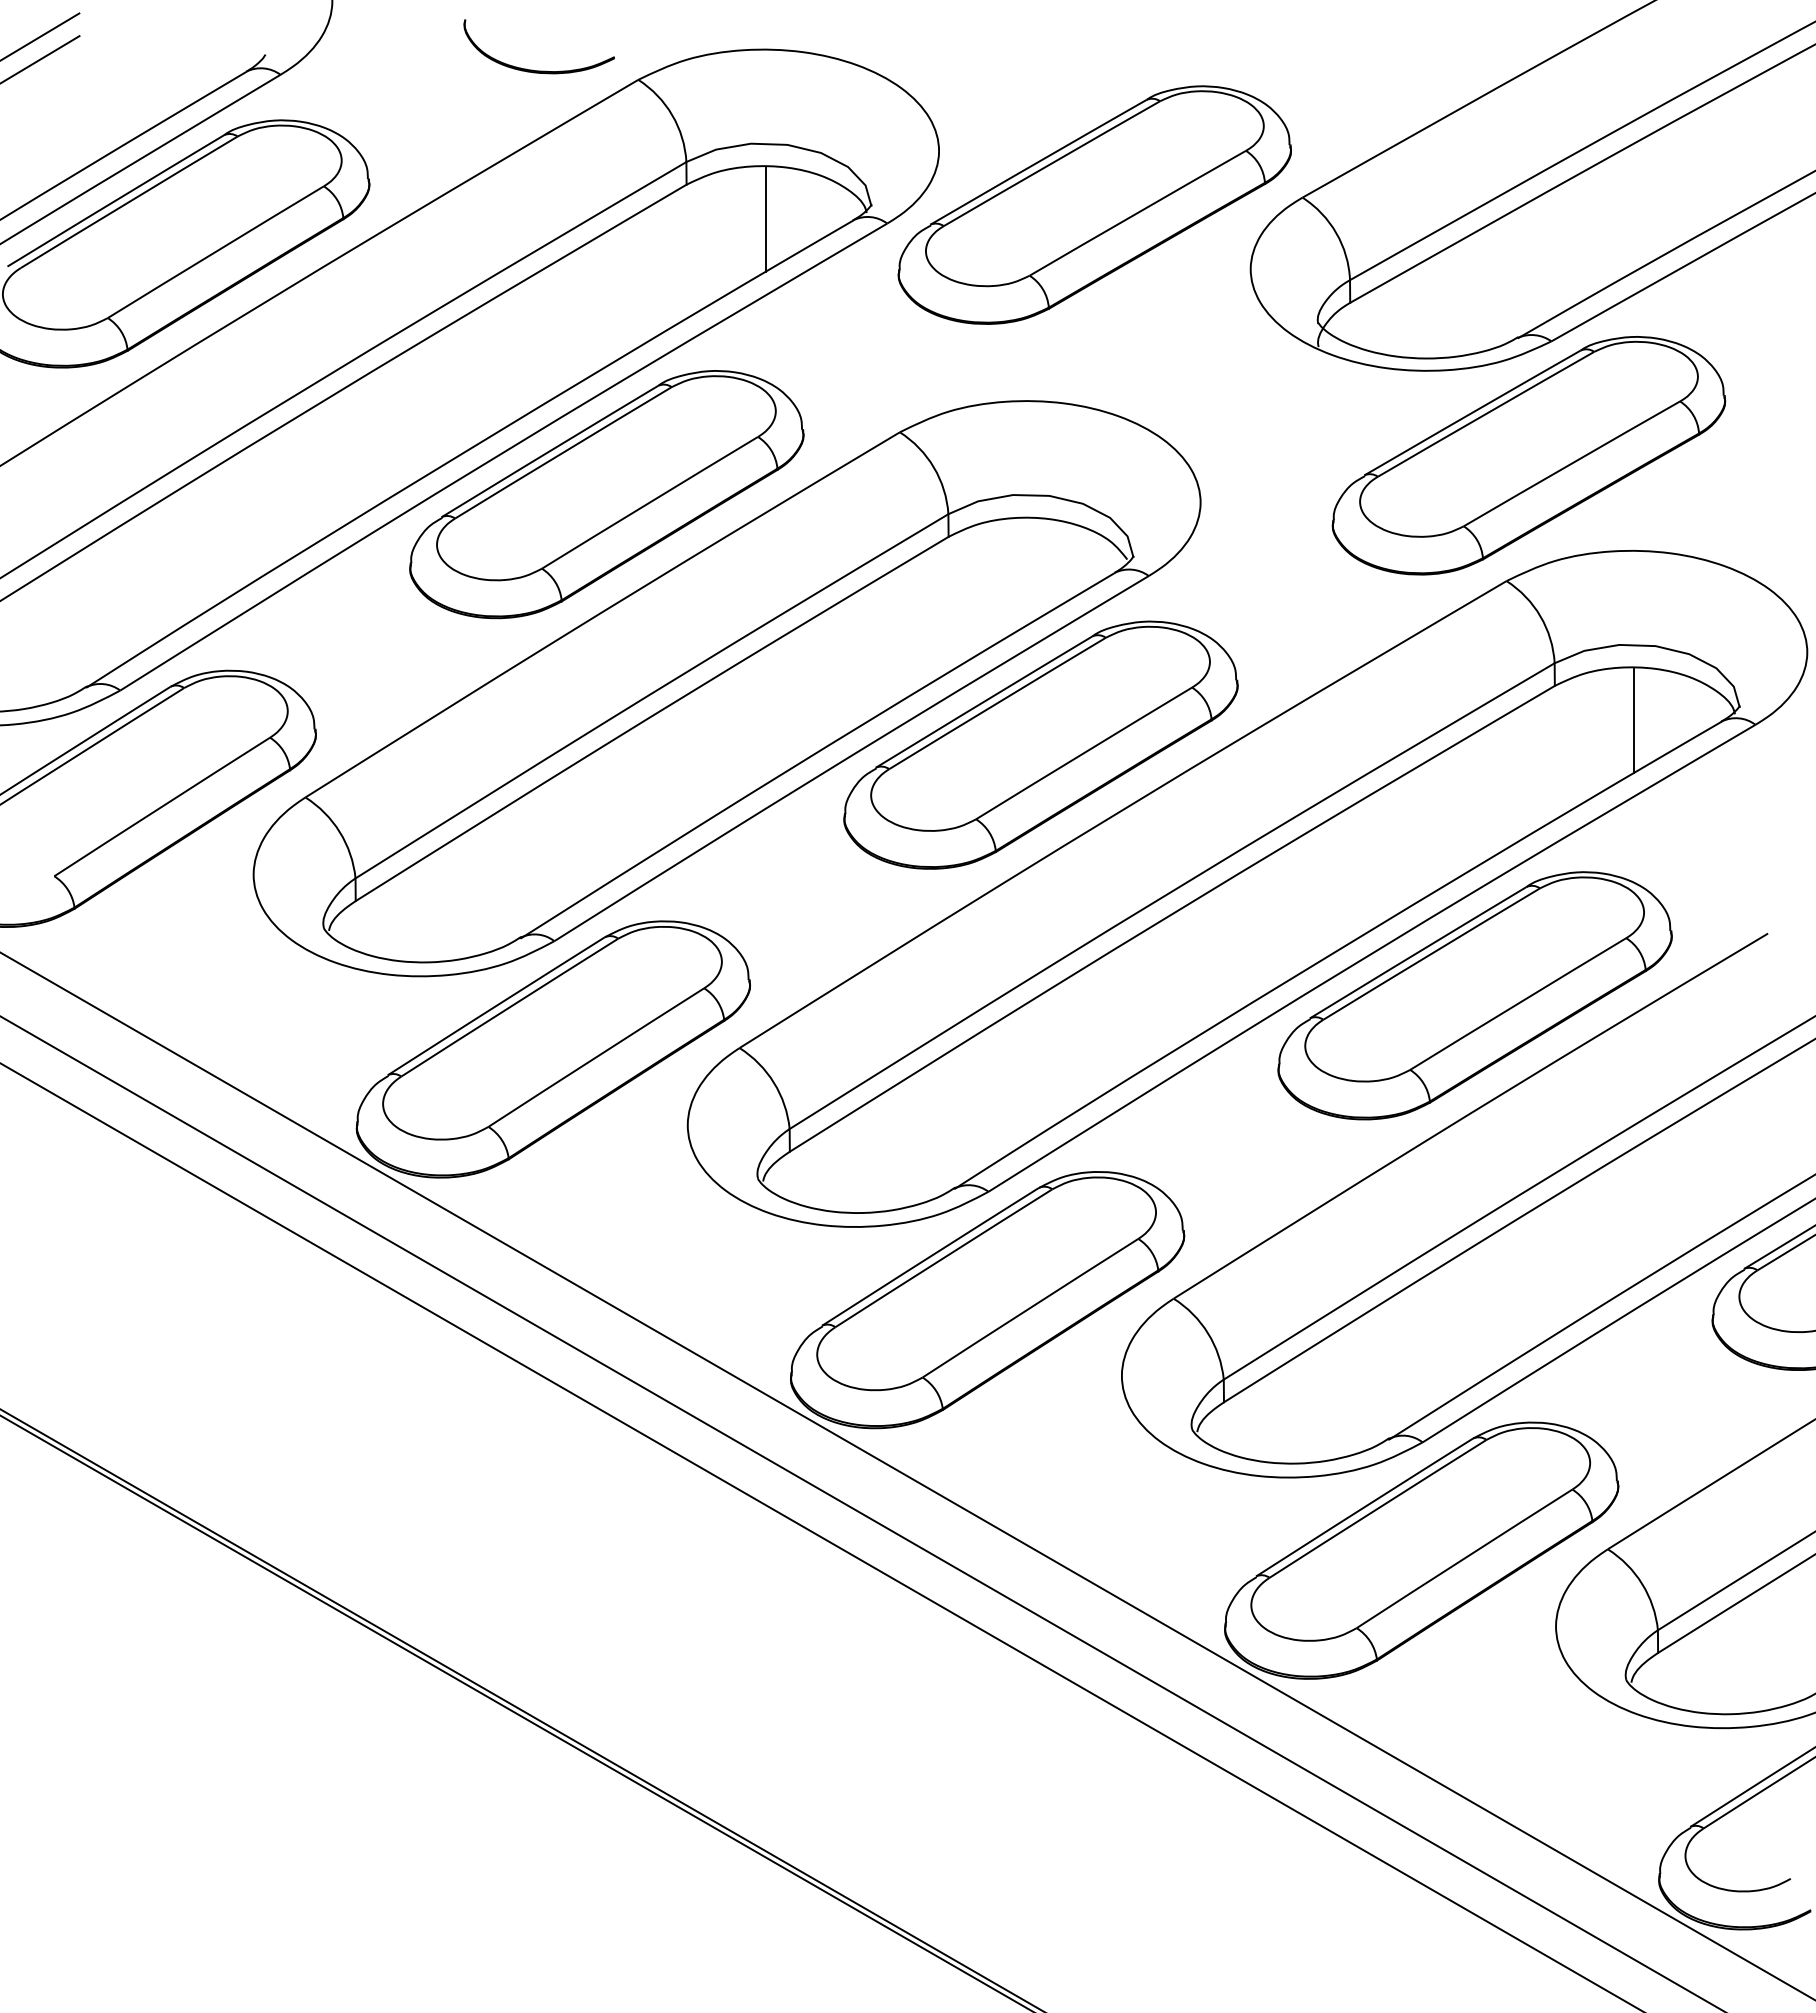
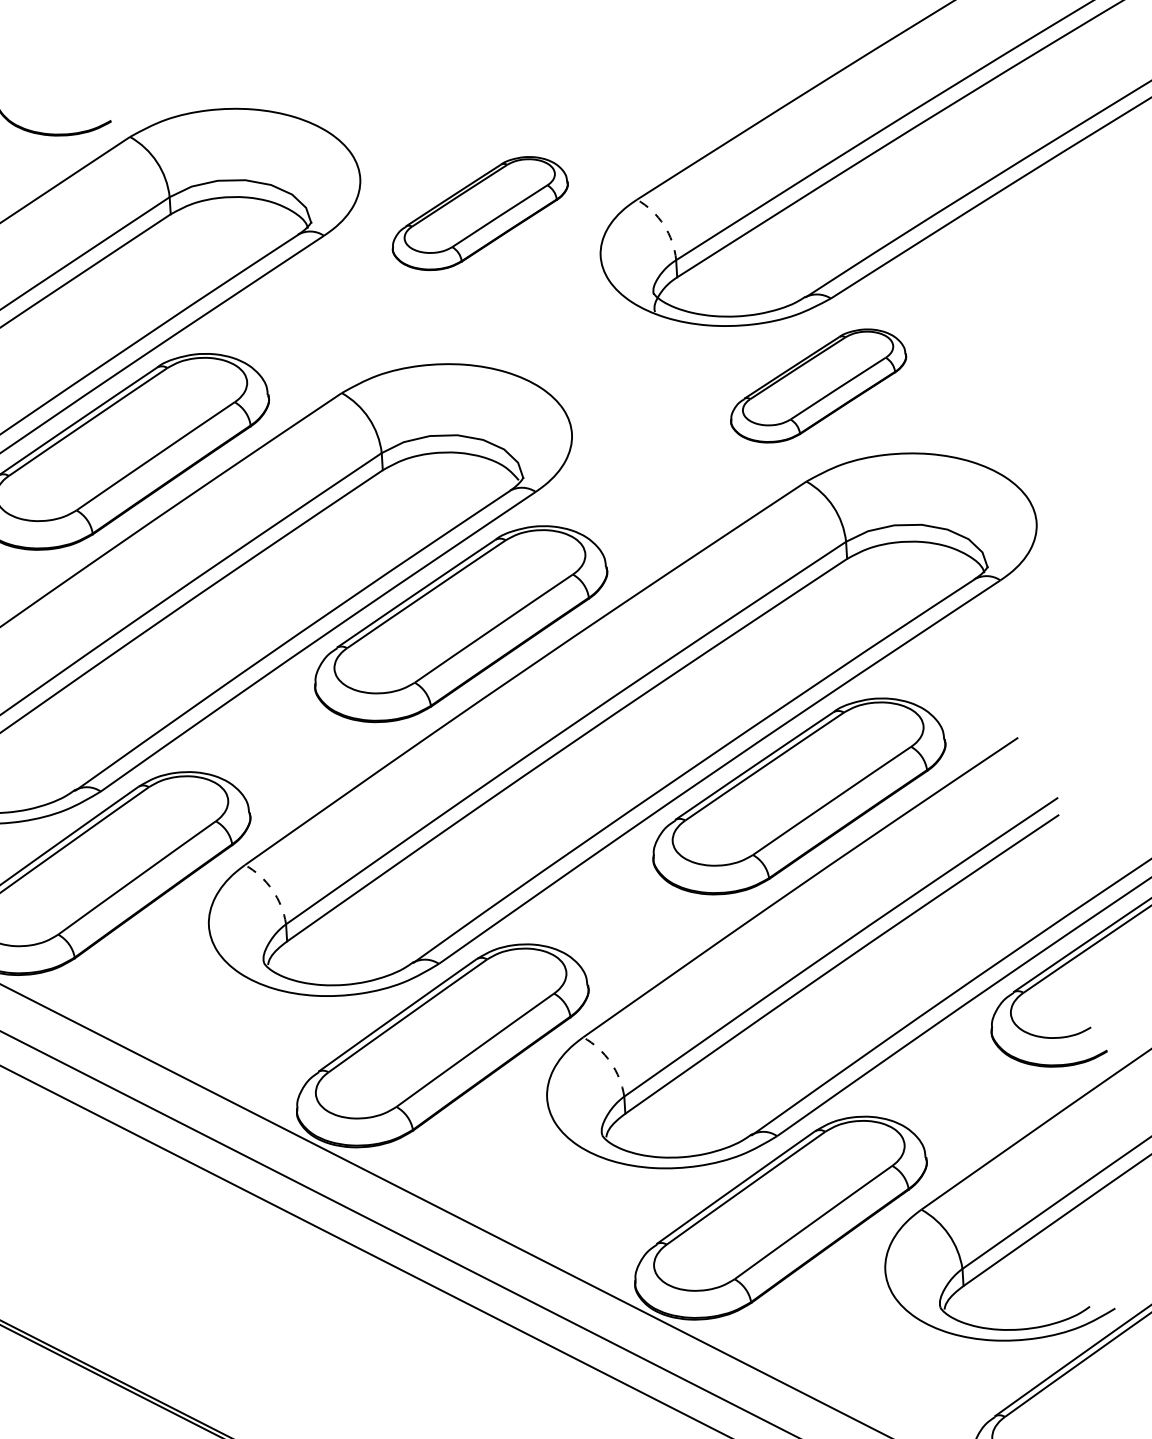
part: (1094, 204) -> (479, 213), size x0.6
line: (765, 218) -> (231, 236), removed
arc: (1336, 233) -> (664, 225), solid -> dashed
part: (1528, 455) -> (818, 385), size x0.6
line: (1633, 720) -> (907, 581), removed
arc: (773, 1082) -> (272, 889), solid -> dashed
arc: (1208, 1333) -> (610, 1062), solid -> dashed

